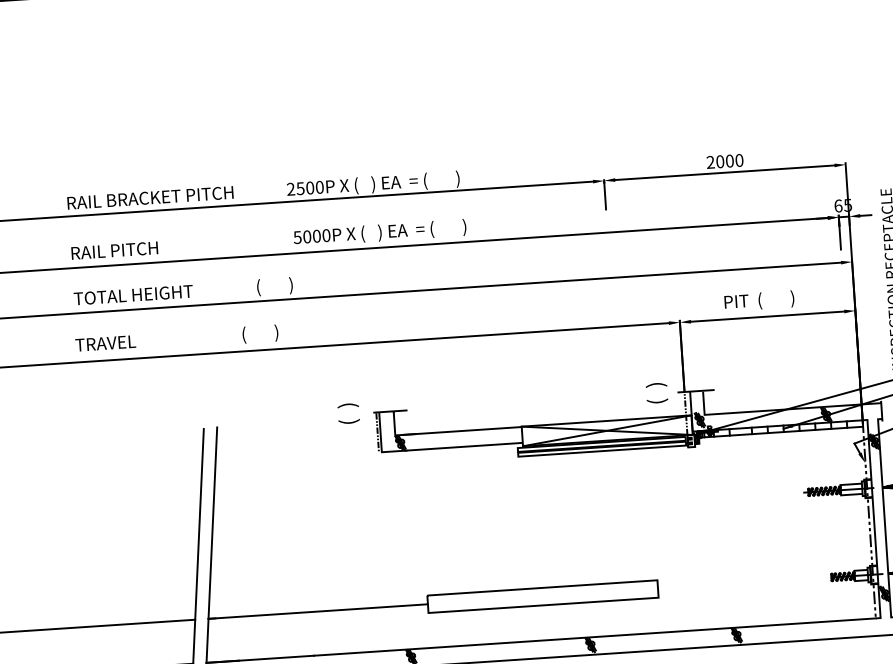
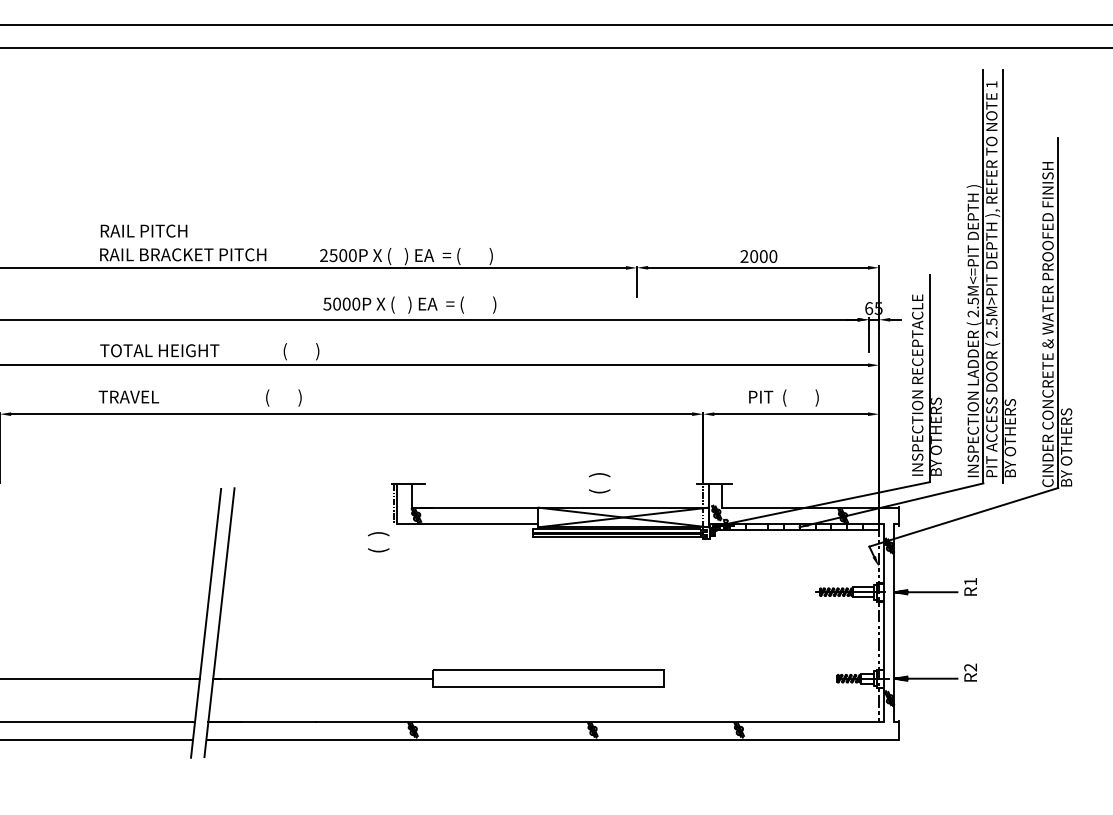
text: (114, 250) -> (143, 230), moved
text: (656, 393) -> (599, 483), moved
text: (348, 413) -> (378, 542), moved

